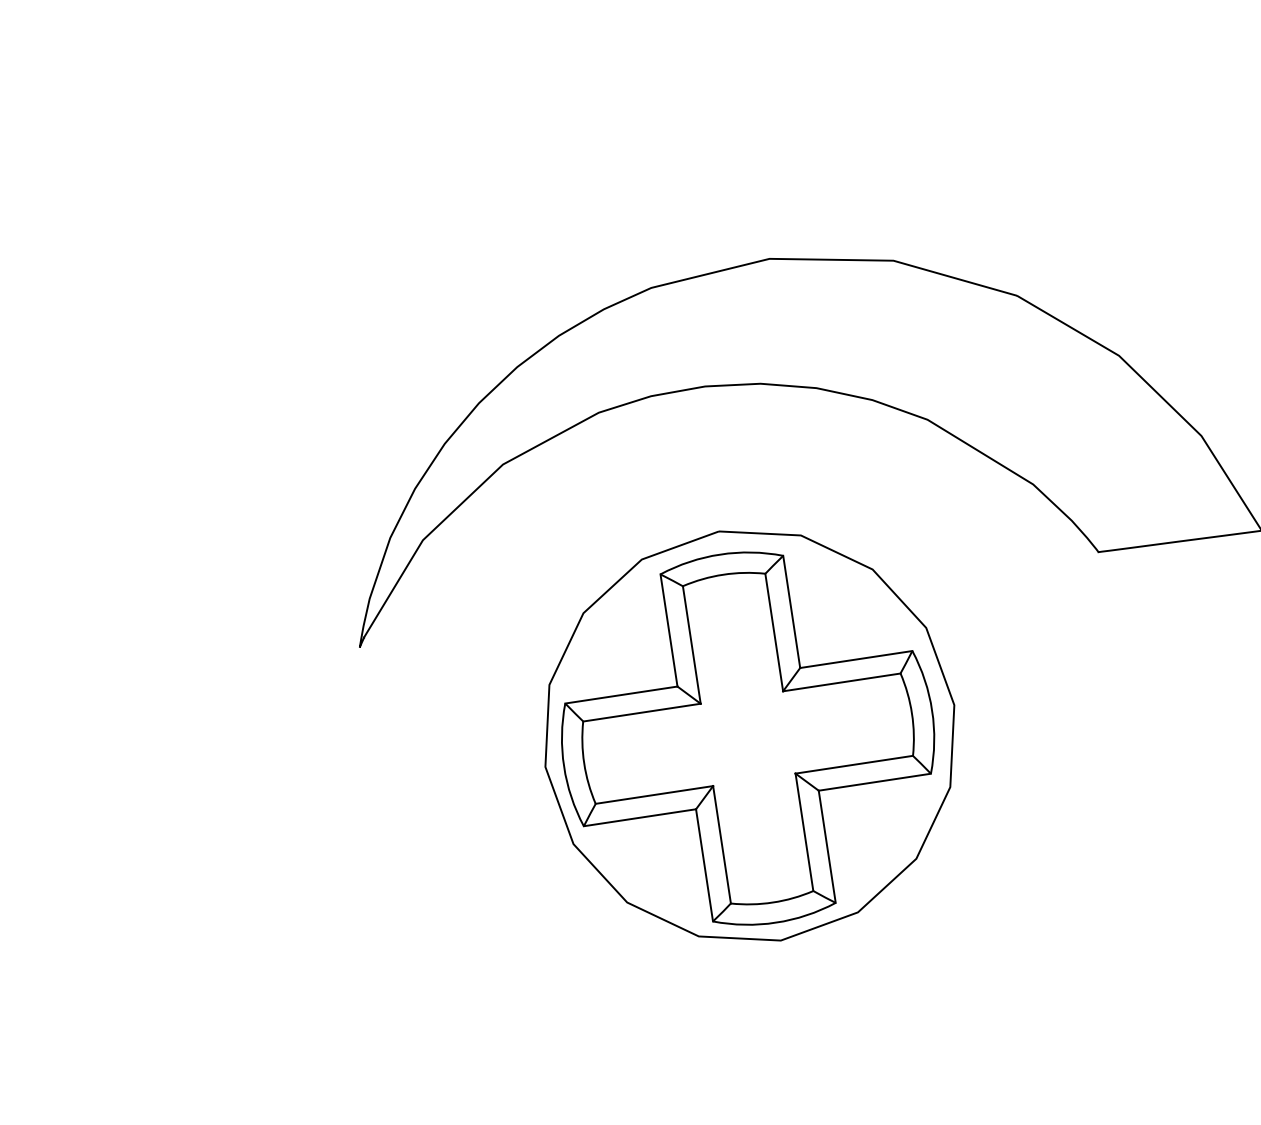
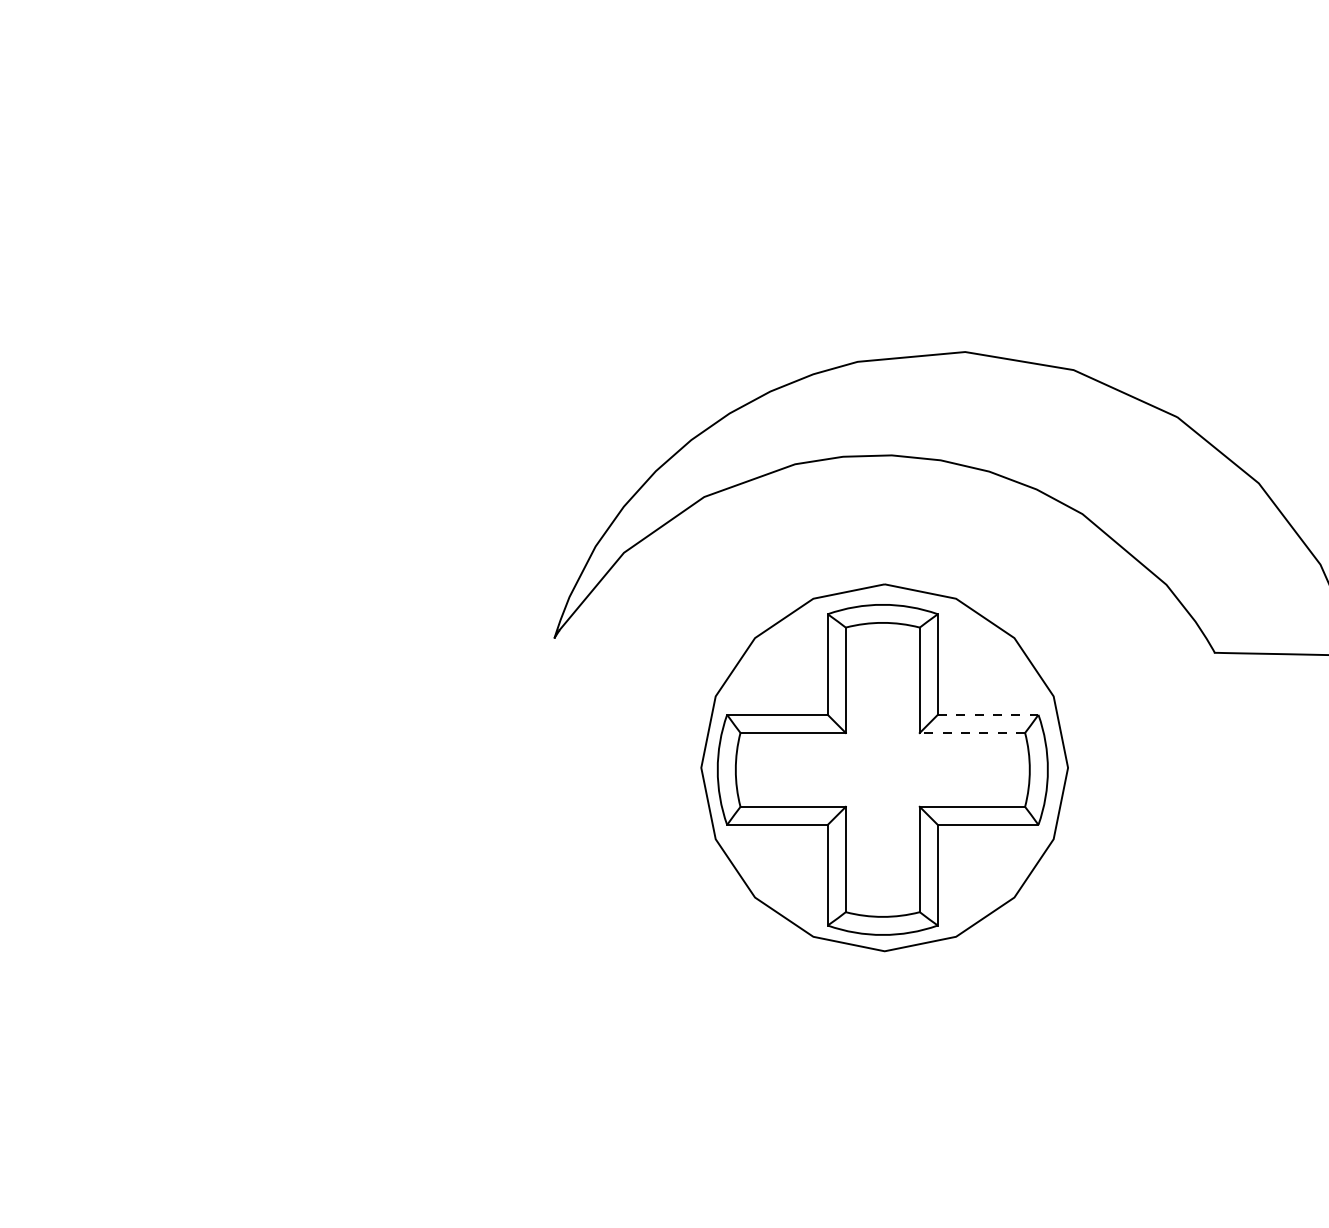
line: (856, 659) -> (988, 714), solid -> dashed
line: (841, 682) -> (972, 733), solid -> dashed

